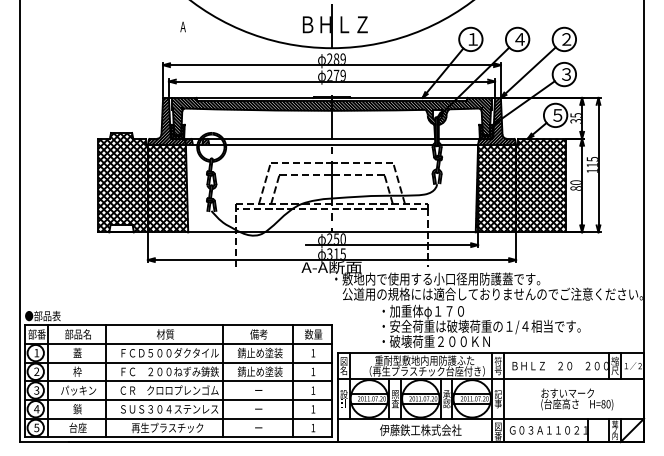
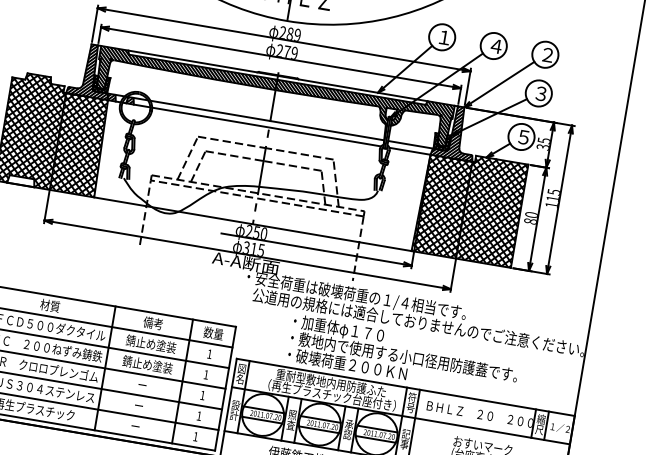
text: (441, 279) -> (364, 296), ・敷地内で使用する小口径用防護蓋です。 -> ・安全荷重は破壊荷重の１/４相当です。
text: (488, 326) -> (408, 357), ・安全荷重は破壊荷重の１/４相当です。 -> ・敷地内で使用する小口径用防護蓋です。

